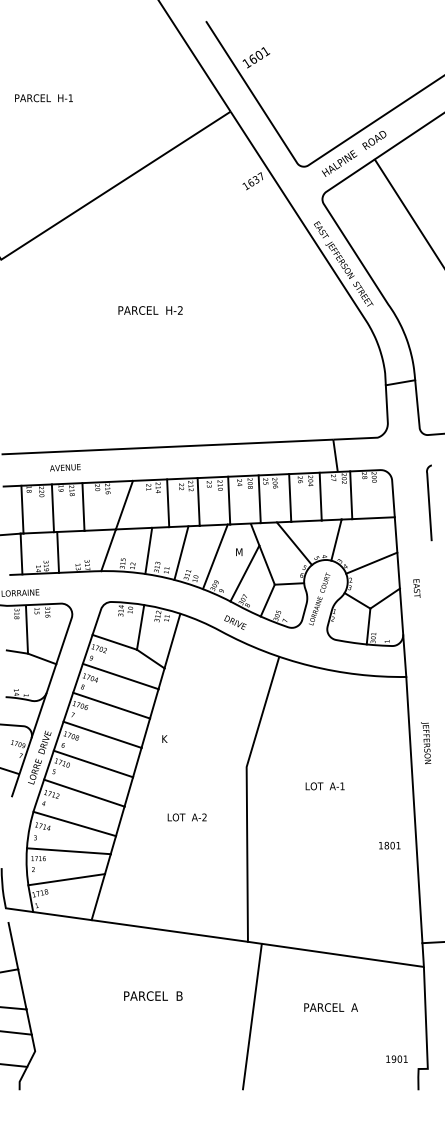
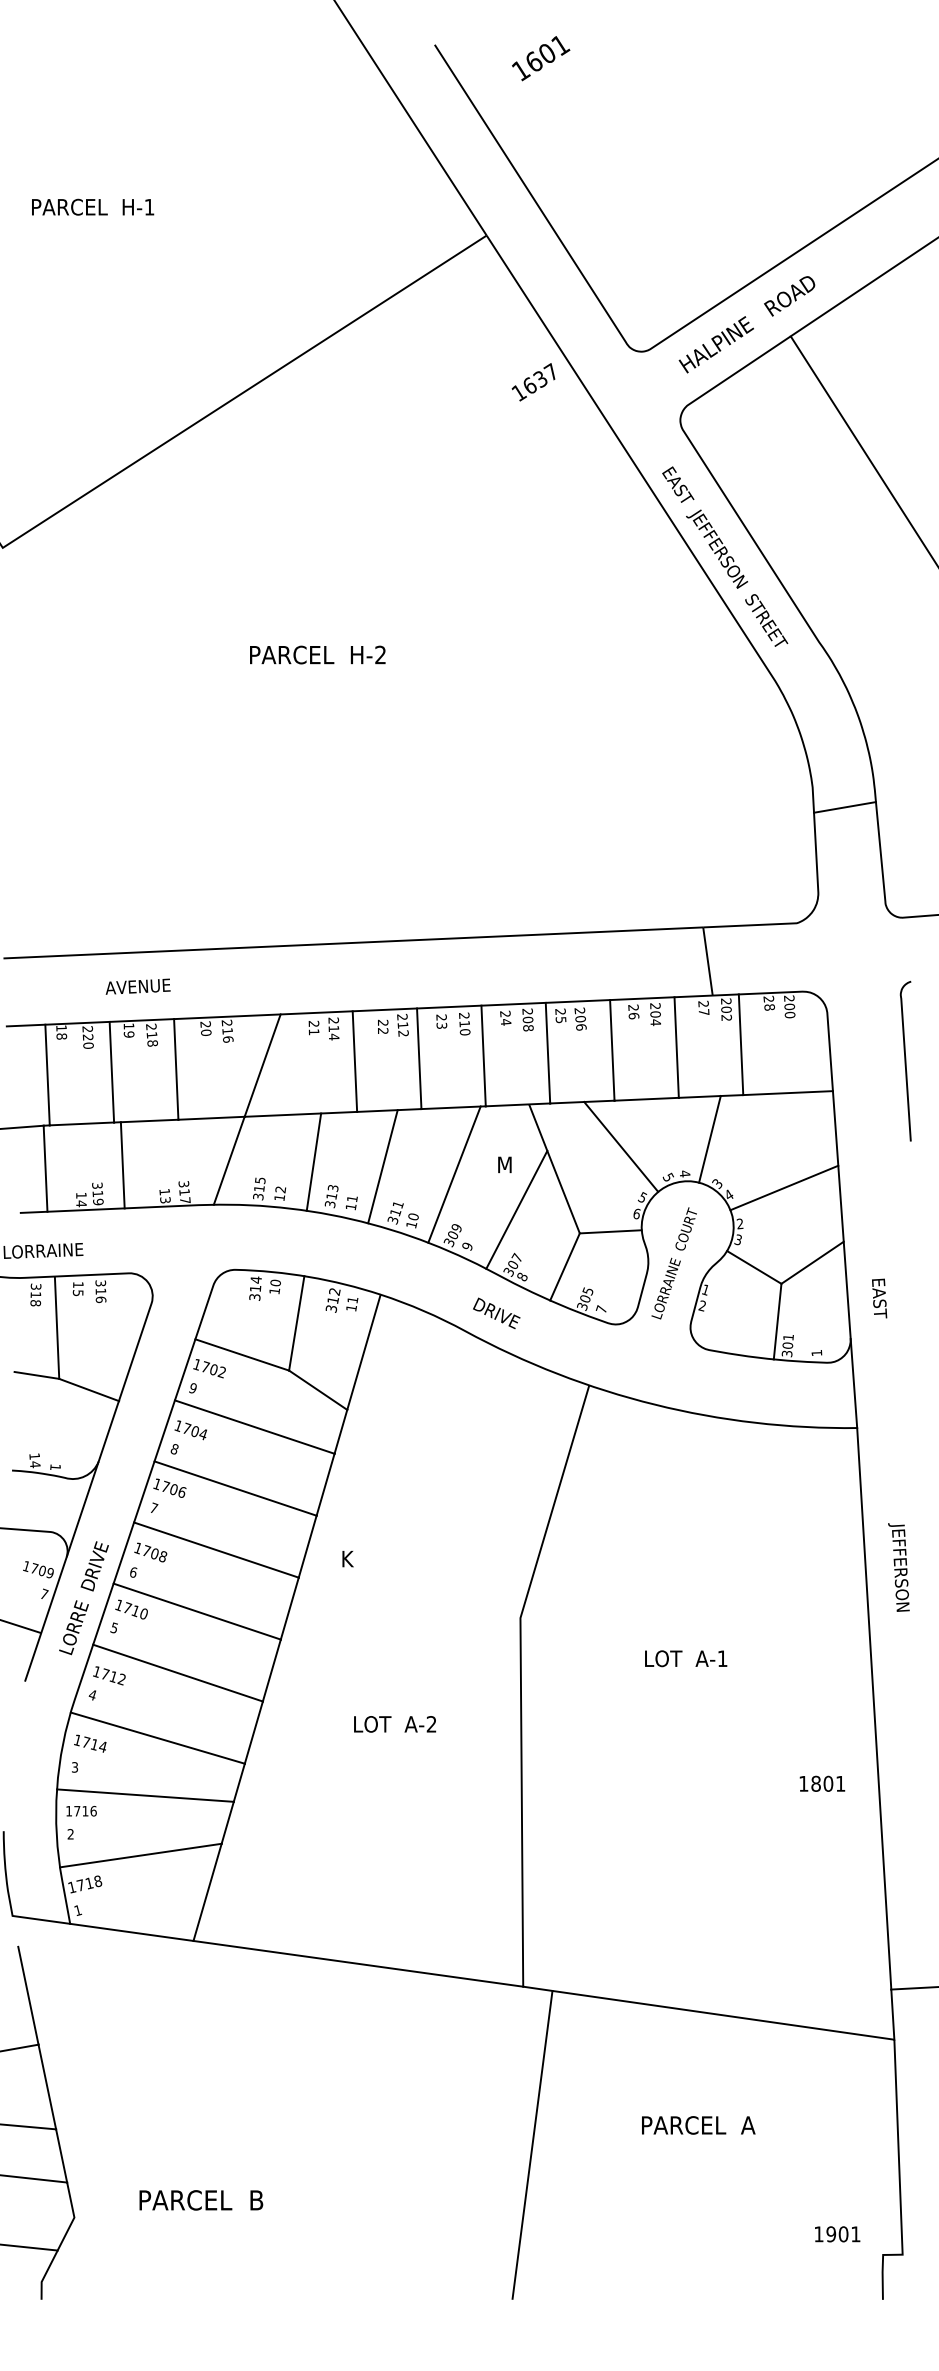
text: (256, 57) -> (541, 58), moved
text: (416, 588) -> (878, 1298), moved
text: (153, 995) -> (201, 2199), moved

